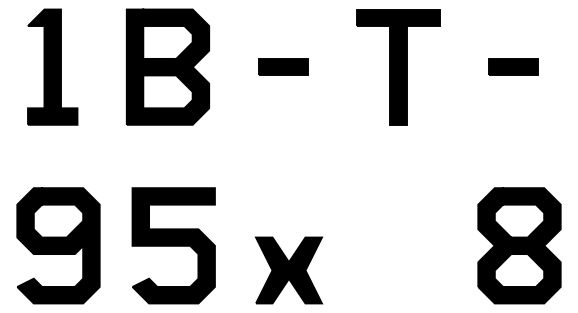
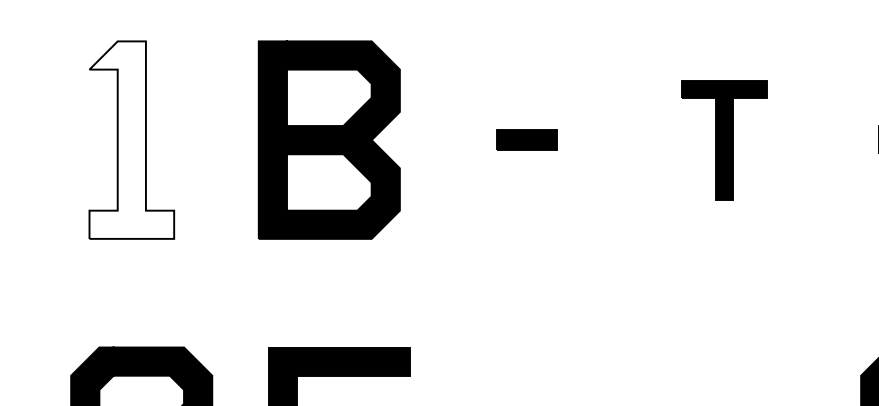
fill: (52, 66) -> (131, 138), removed
part: (283, 66) -> (527, 138), size x0.7
part: (398, 67) -> (724, 140), size x0.6

